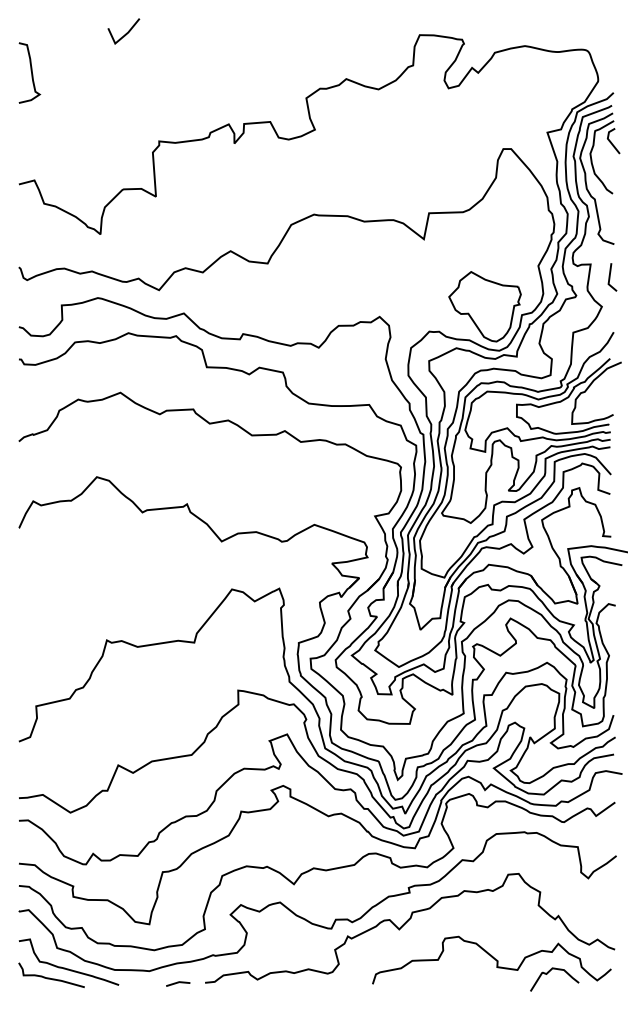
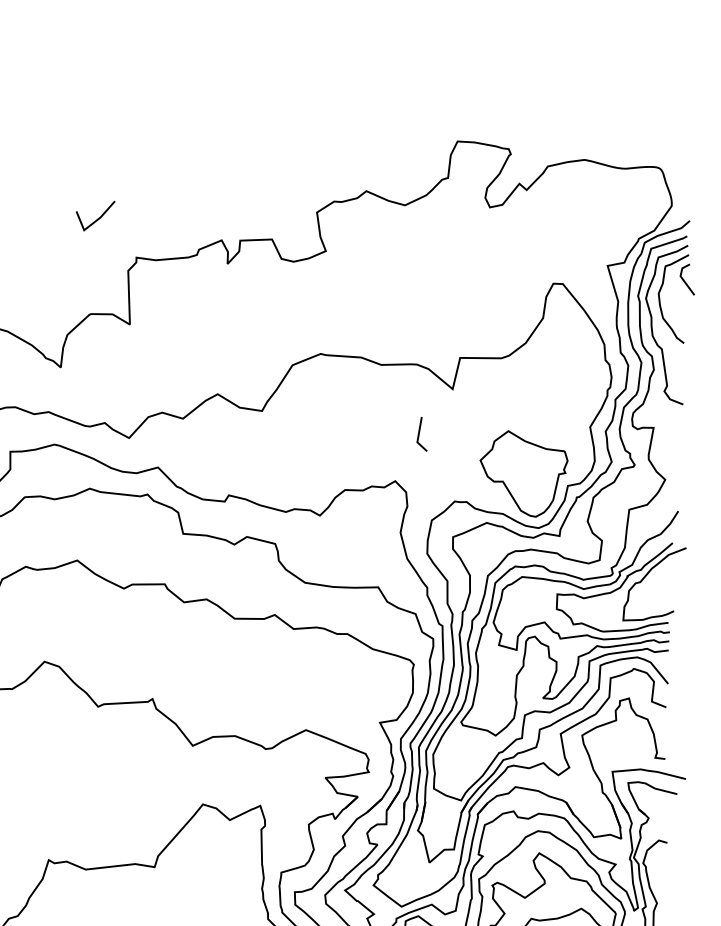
line: (125, 33) -> (97, 218), moved
line: (610, 277) -> (420, 434), moved

